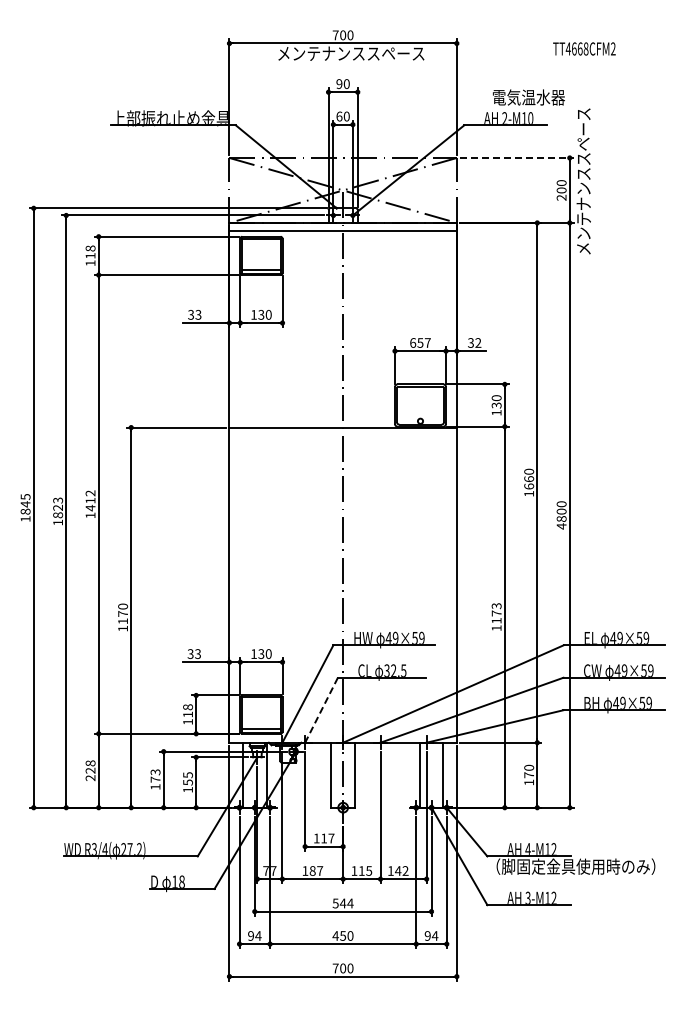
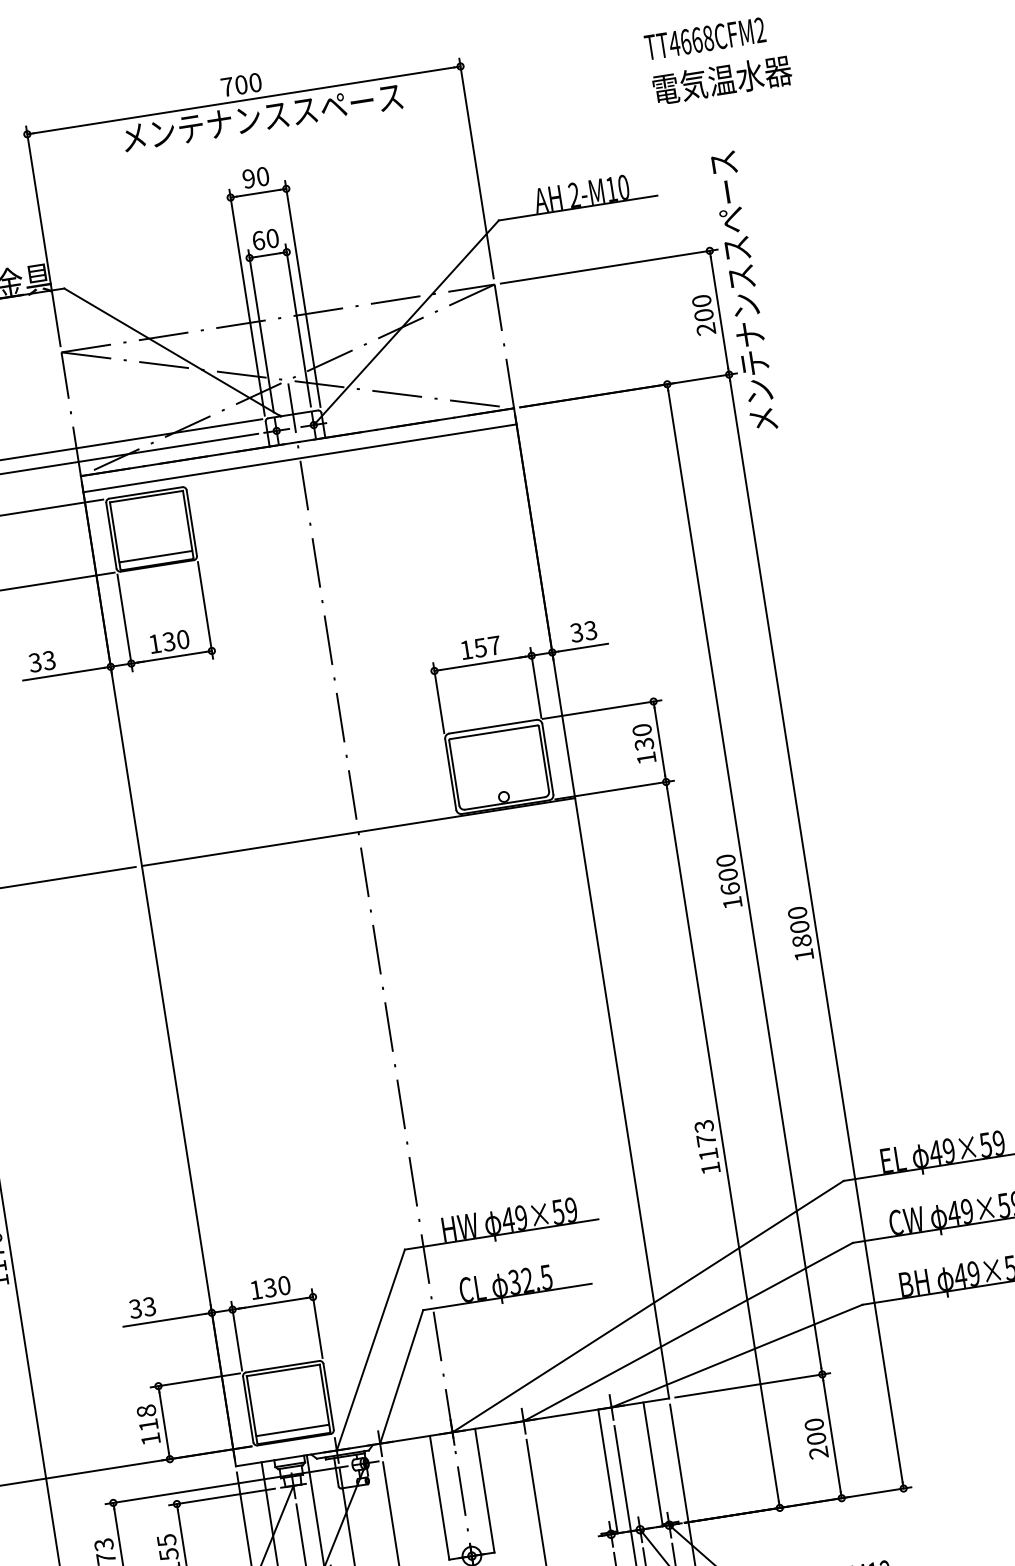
text: (528, 97) -> (721, 80), moved
line: (516, 157) -> (608, 265), dashed -> solid
text: (413, 342) -> (467, 648), 657 -> 157
text: (478, 343) -> (591, 631), 32 -> 33
text: (528, 478) -> (726, 873), 1660 -> 1600
text: (561, 526) -> (803, 955), 4800 -> 1800
line: (321, 710) -> (401, 1377), dashed -> solid
text: (529, 778) -> (818, 1444), 170 -> 200

